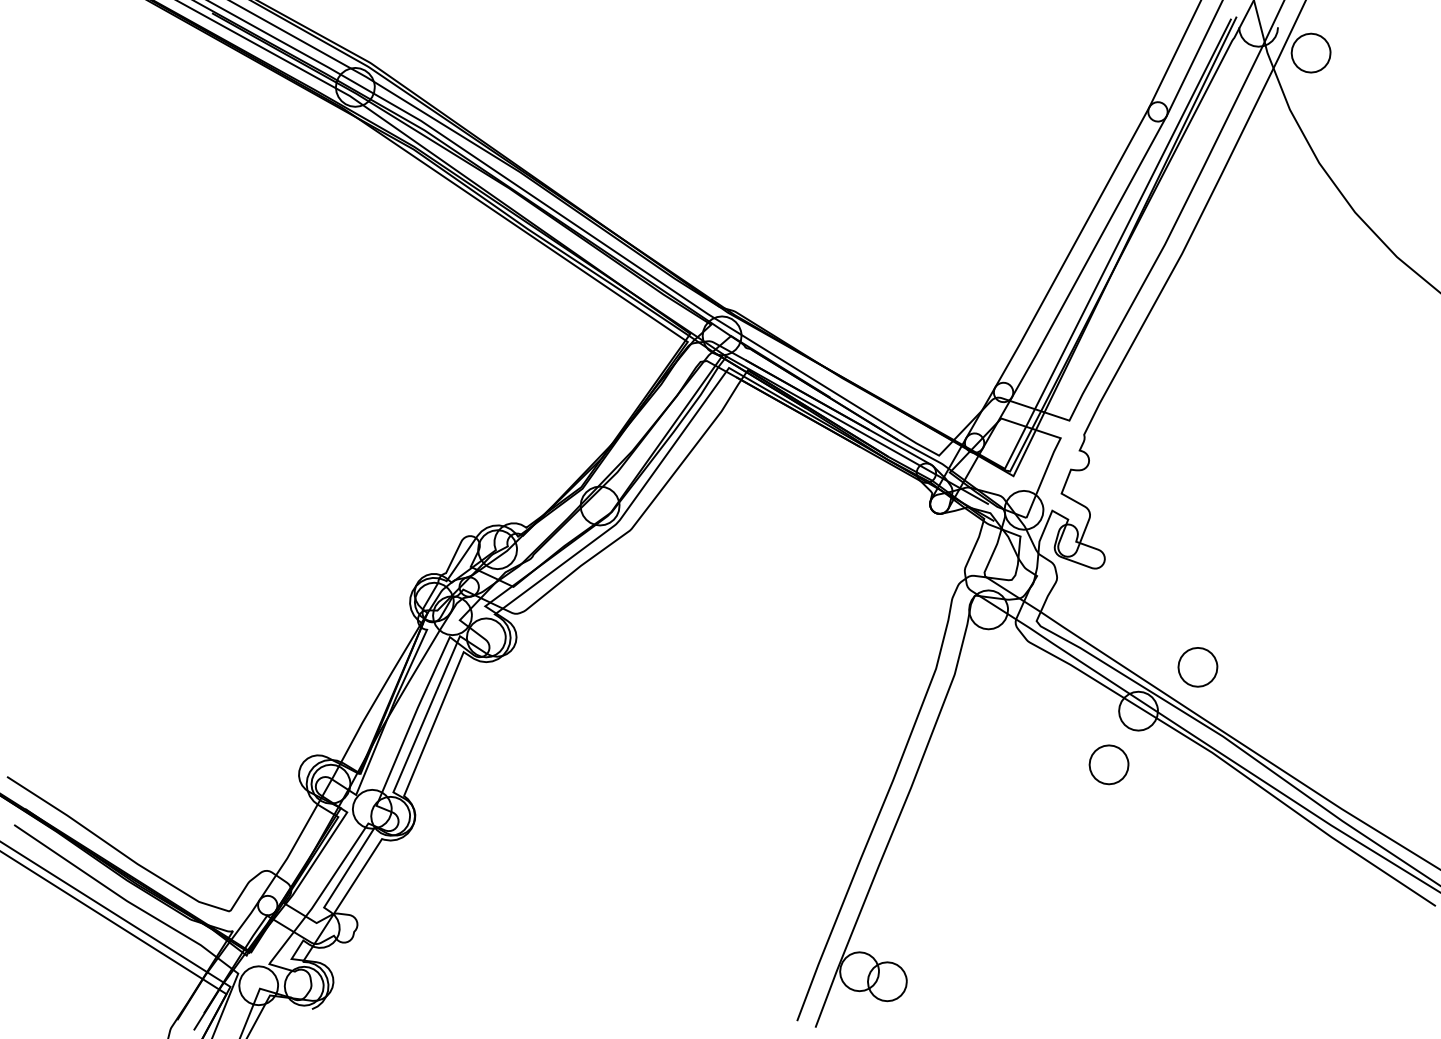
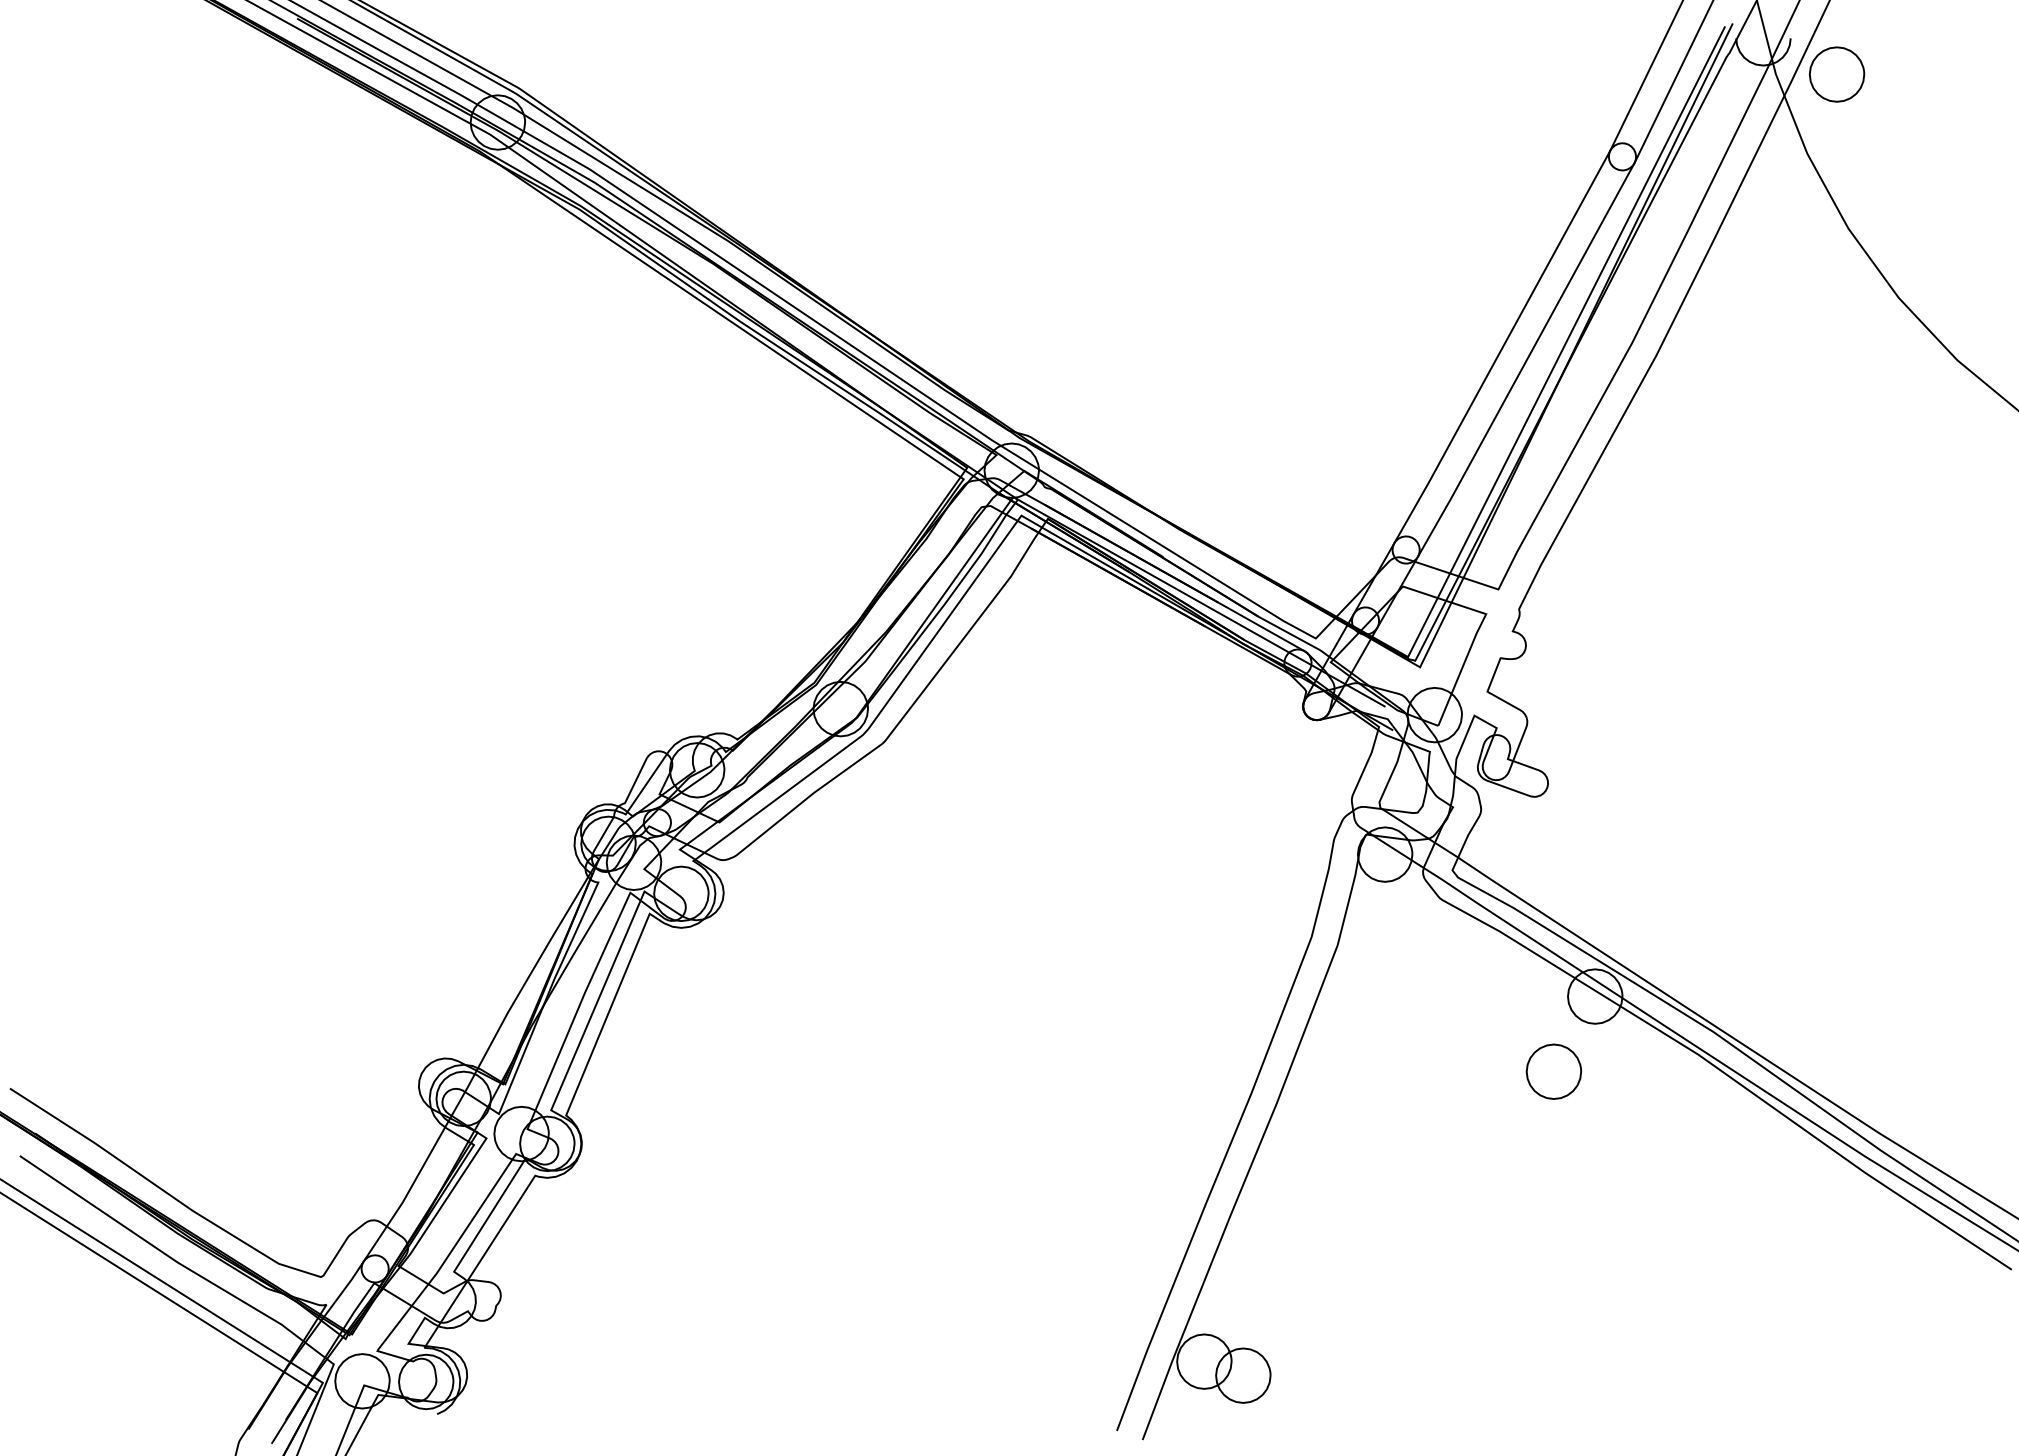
part: (1197, 667) -> (1678, 935), removed

